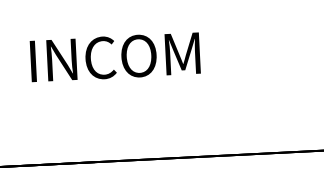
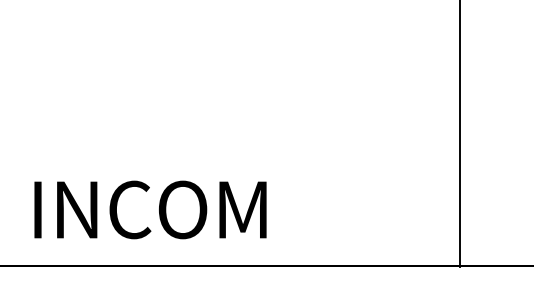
text: (115, 56) -> (150, 209), moved

